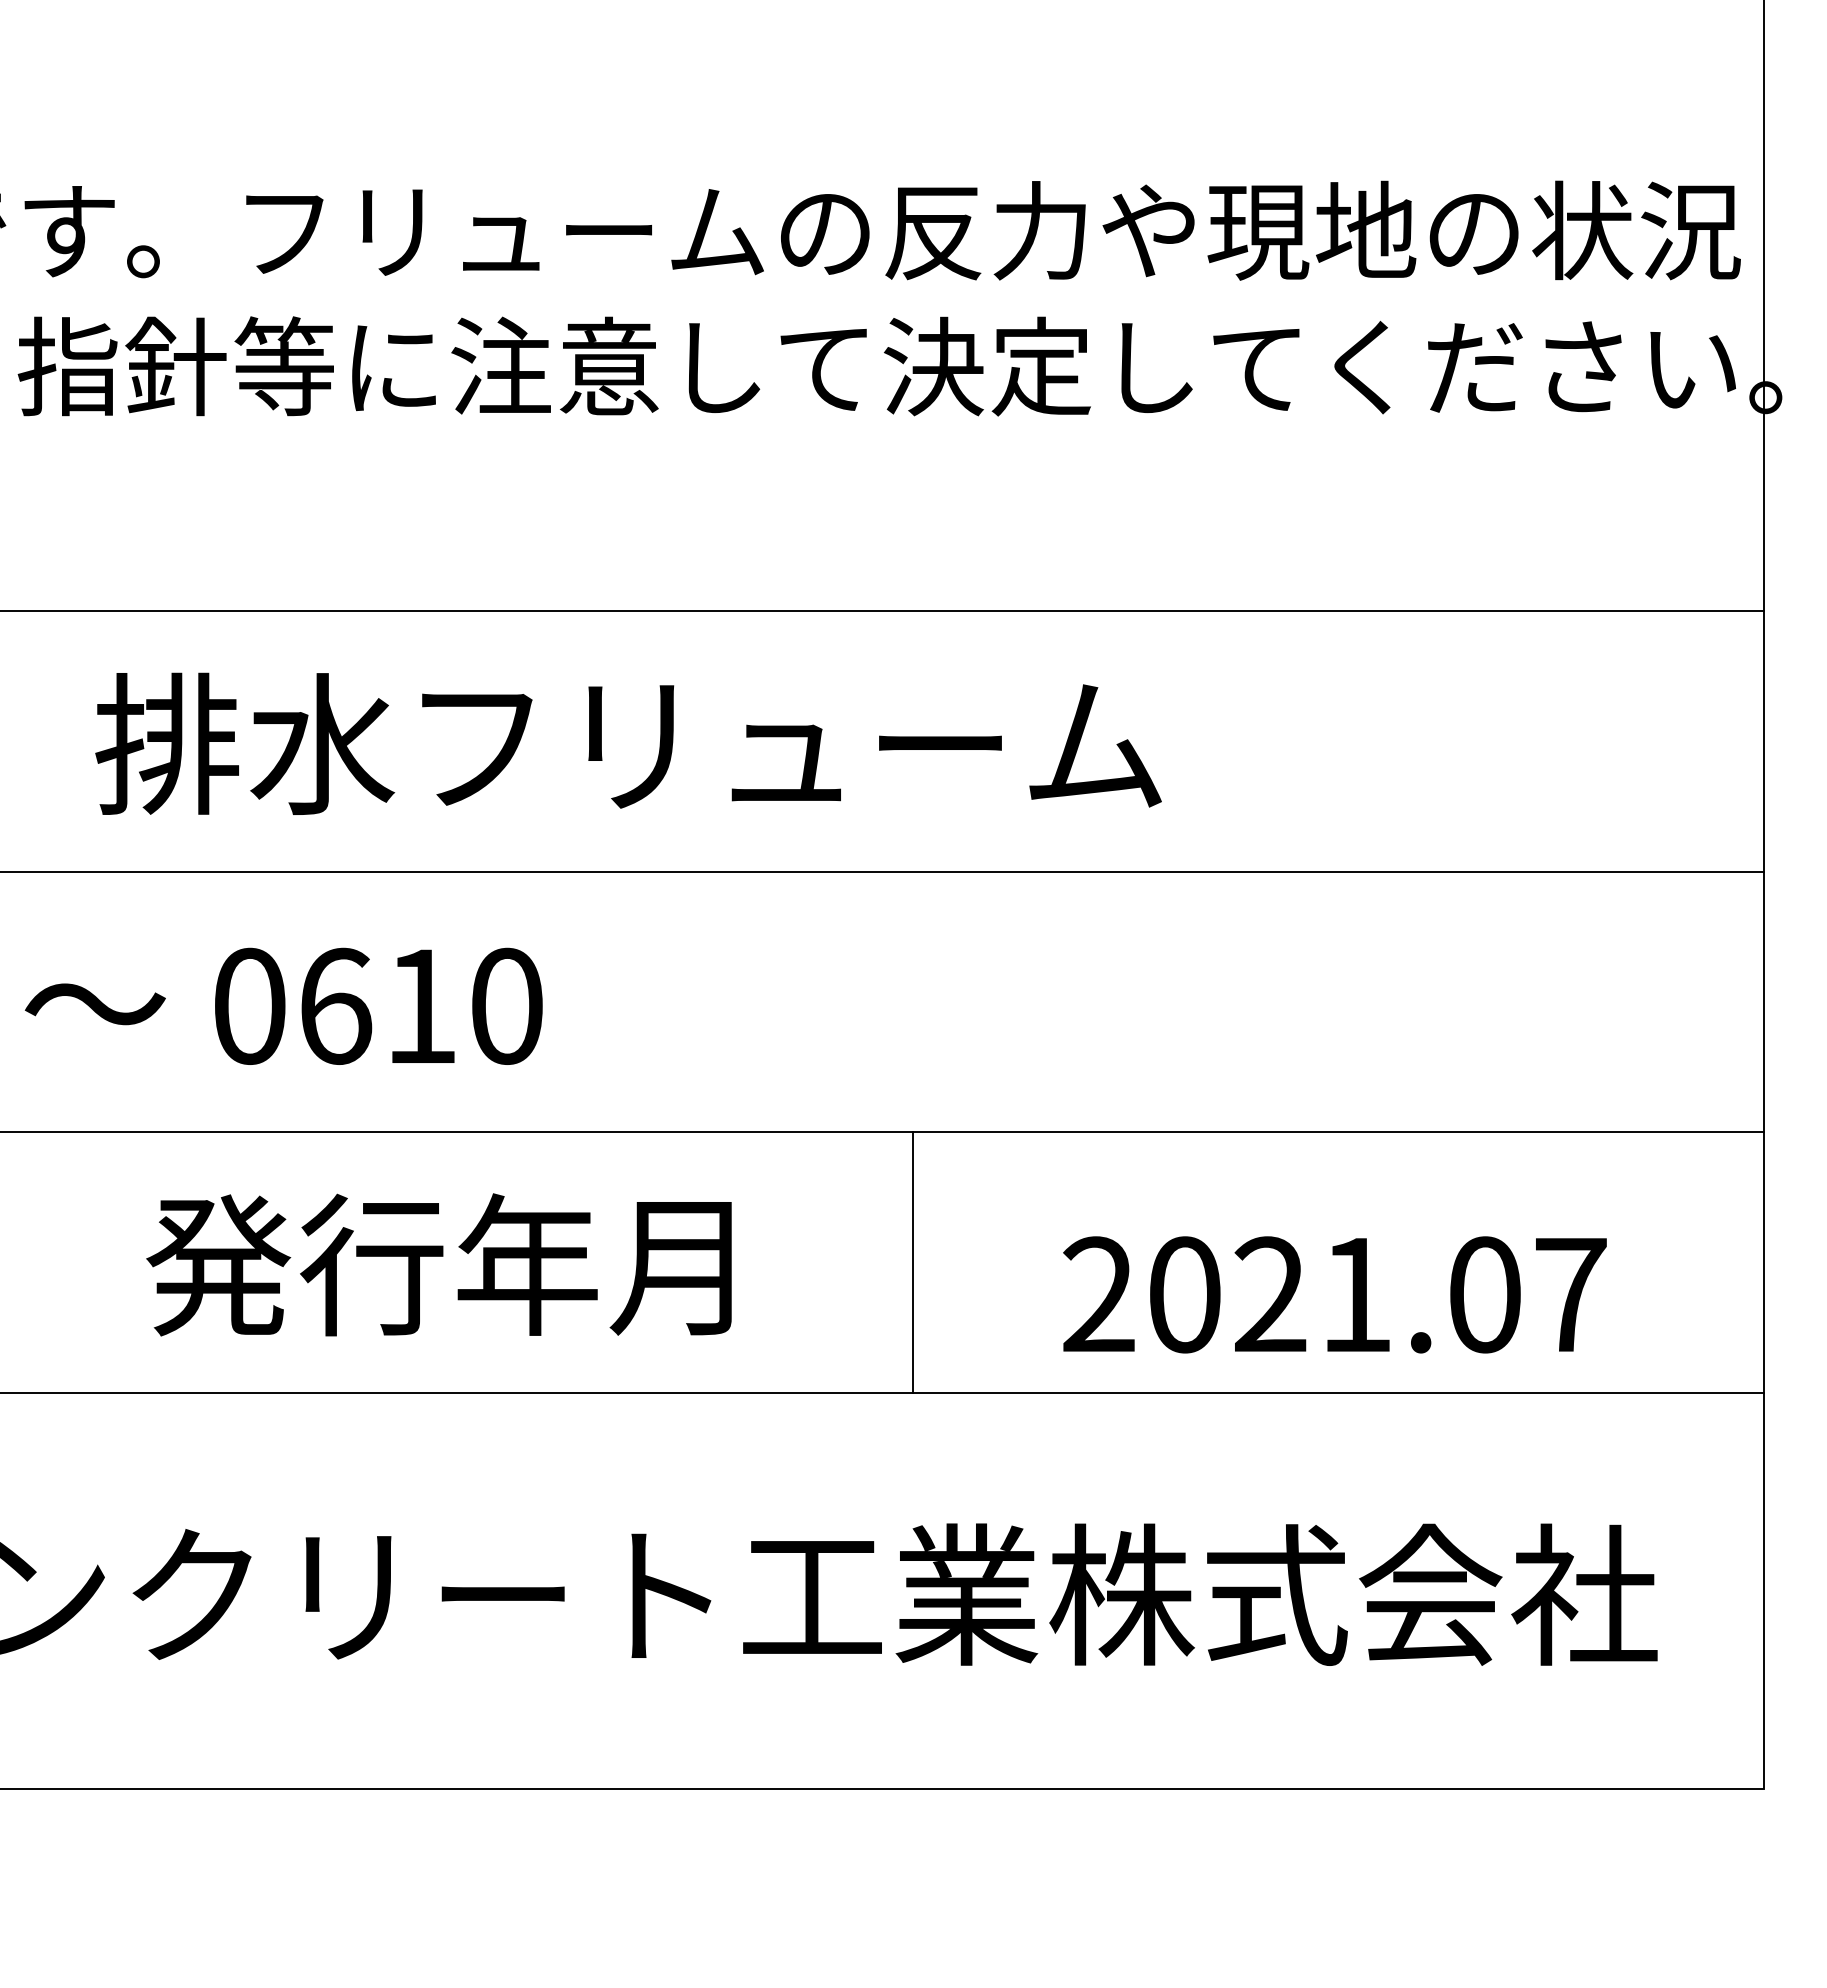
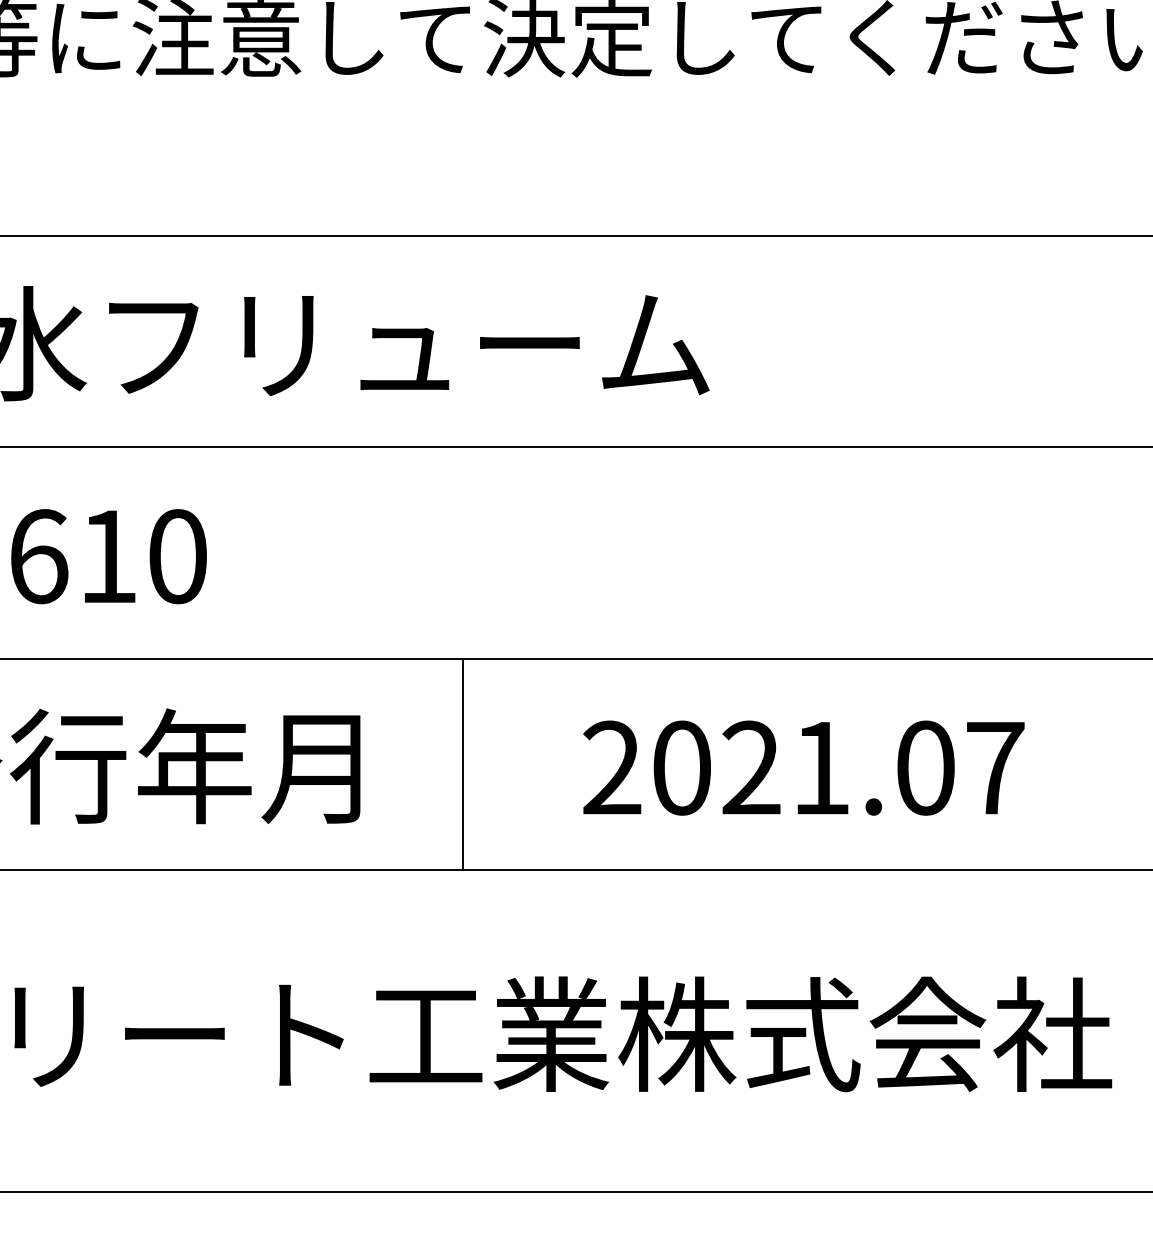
line: (913, 1262) -> (463, 764), moved
text: (1334, 1294) -> (803, 767), moved

